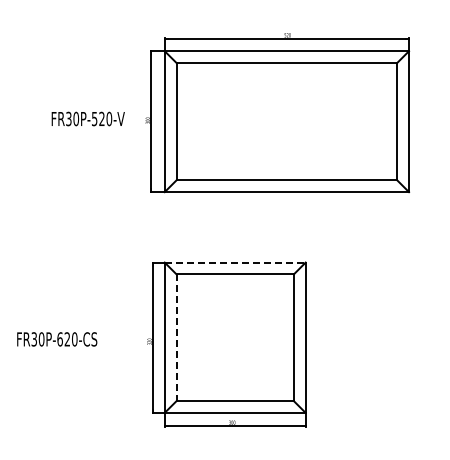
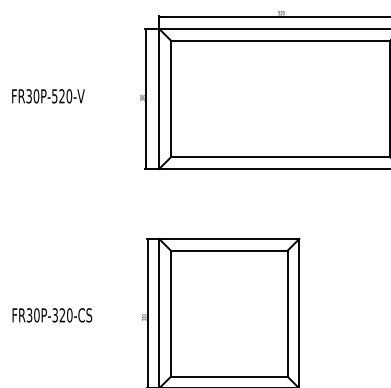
text: (87, 118) -> (47, 95), moved
line: (235, 262) -> (229, 238), dashed -> solid
line: (176, 338) -> (170, 314), dashed -> solid
text: (59, 339) -> (54, 315), FR30P-620-CS -> FR30P-320-CS

